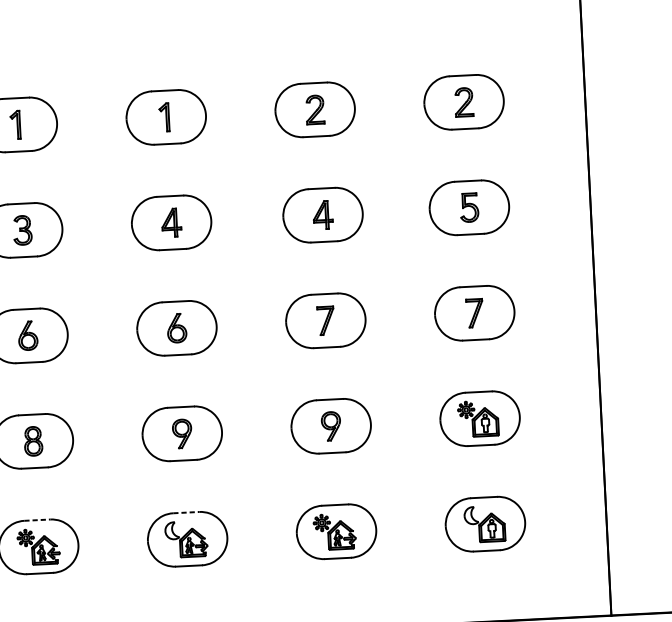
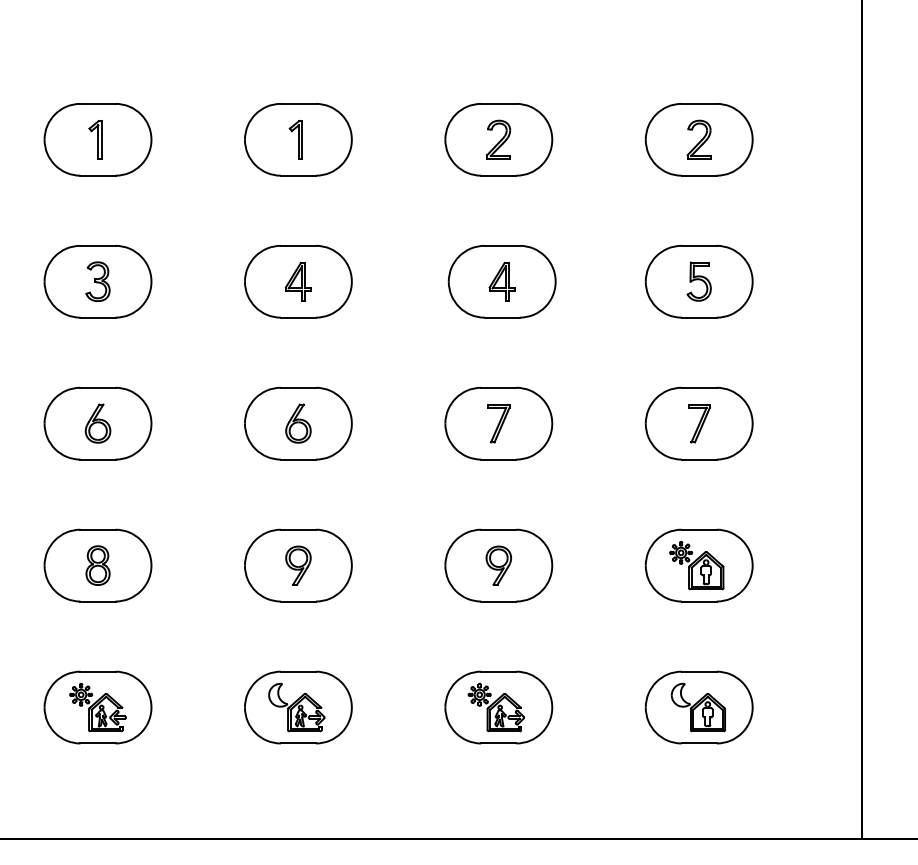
line: (186, 512) -> (298, 671), dashed -> solid
line: (37, 520) -> (98, 671), dashed -> solid

